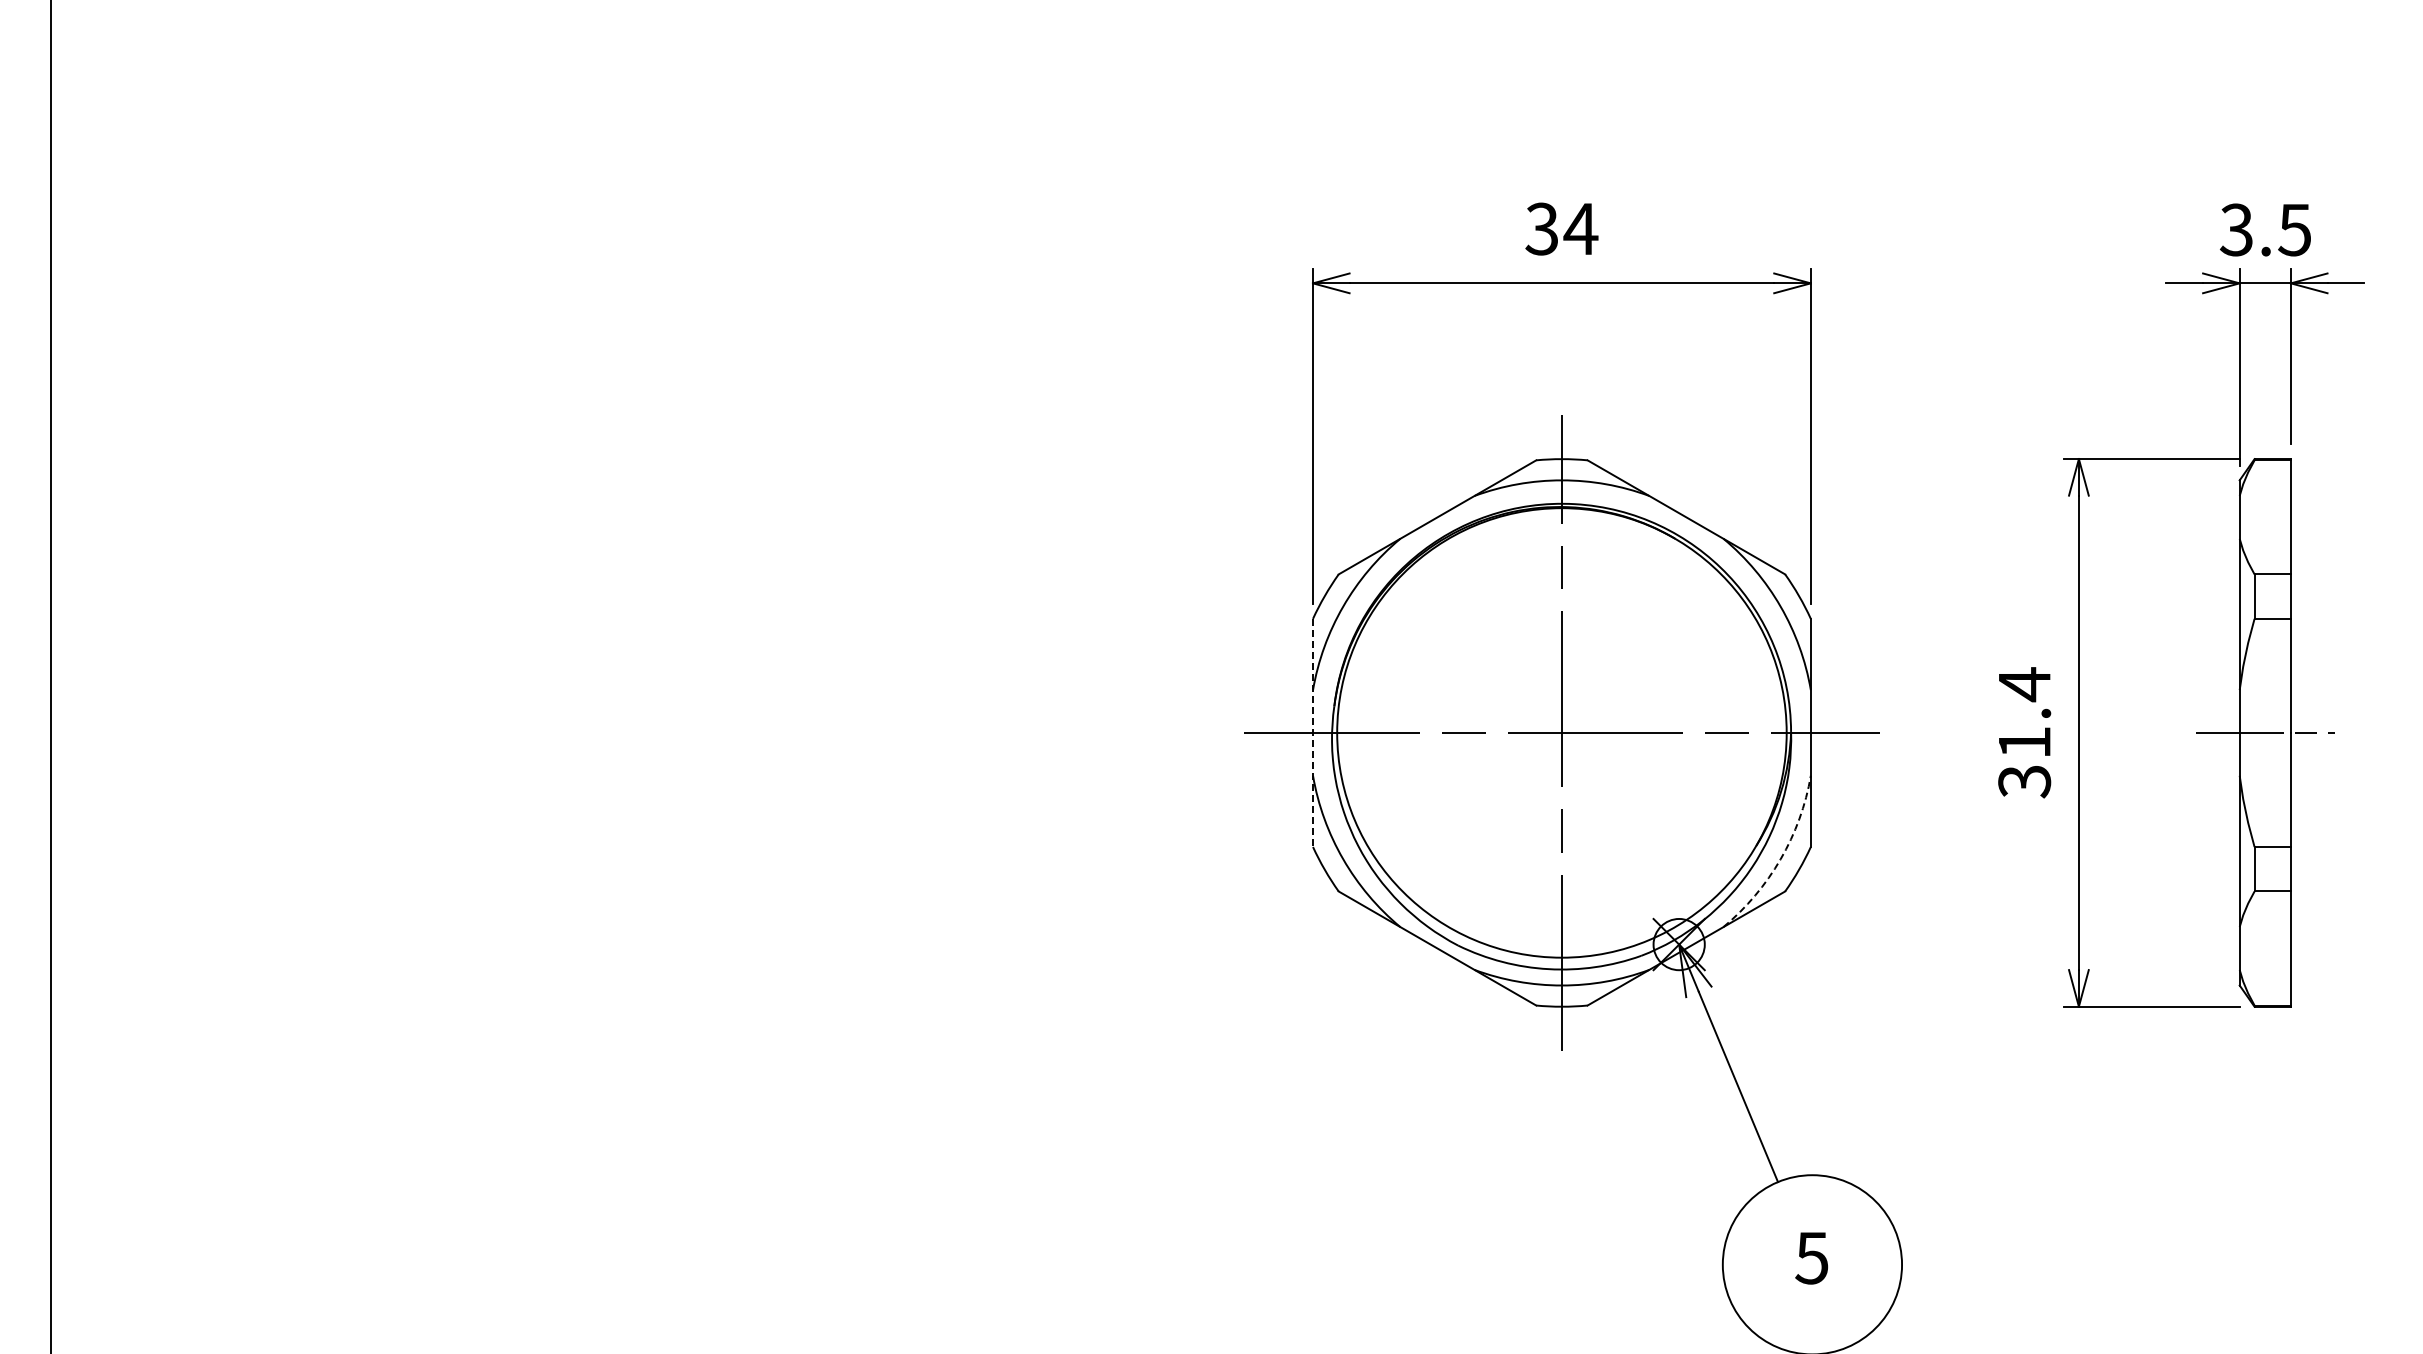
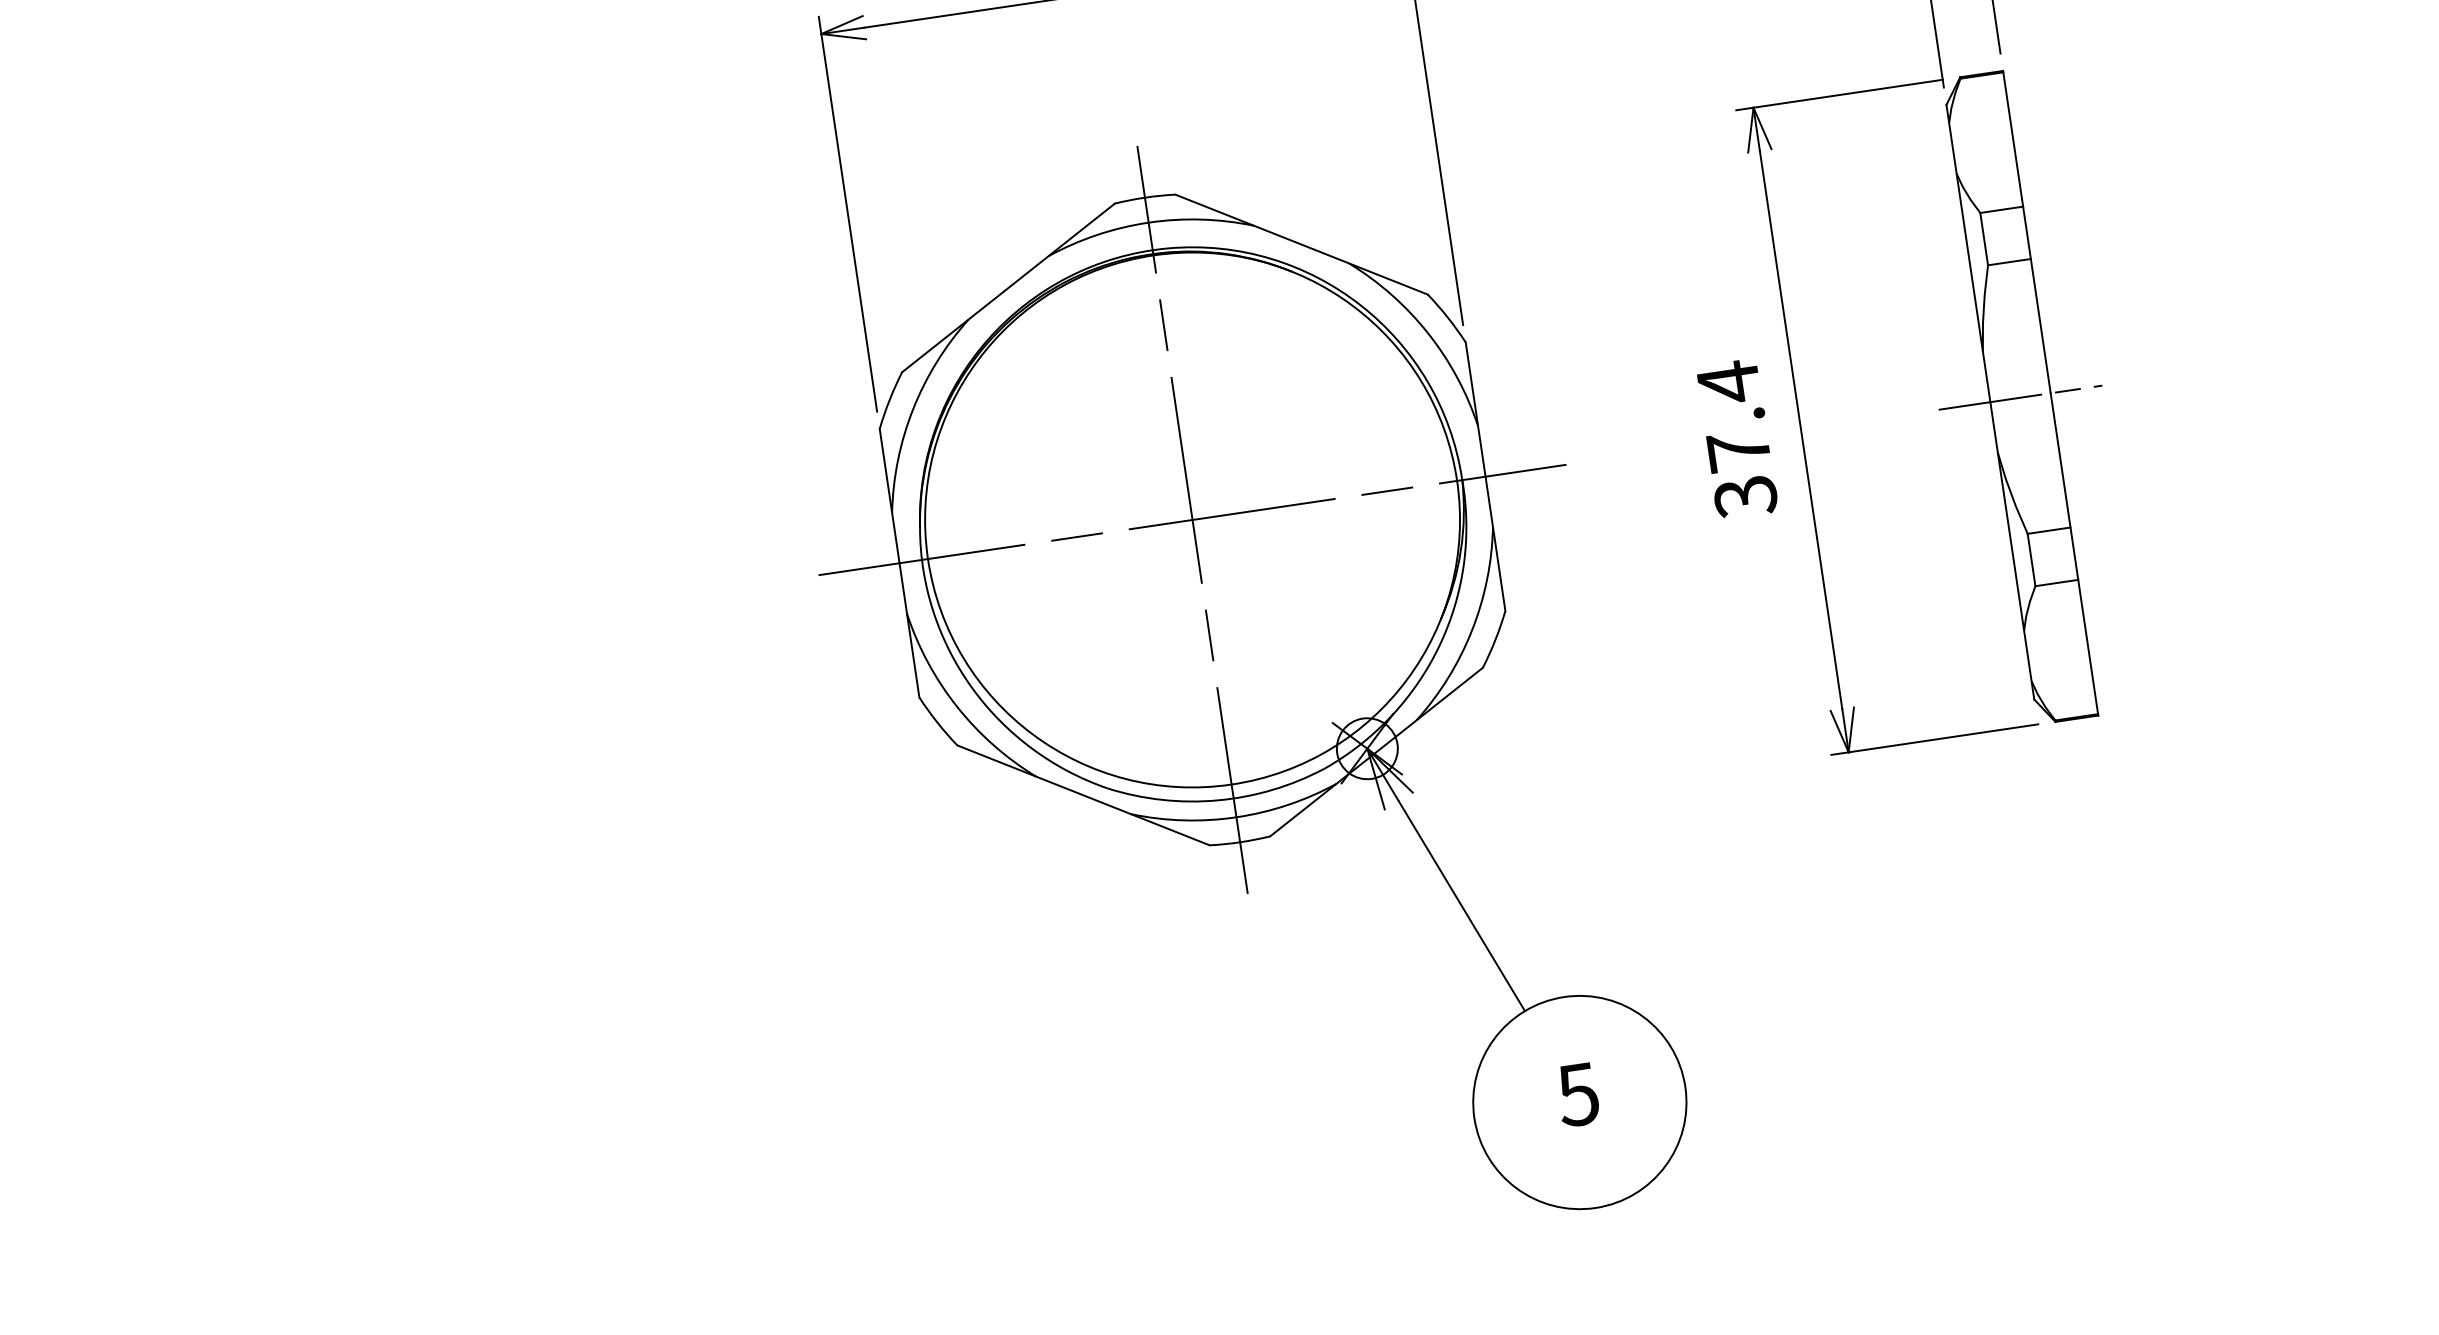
line: (1313, 733) -> (900, 563), dashed -> solid
text: (2024, 742) -> (1738, 450), 31.4 -> 37.4
arc: (1780, 859) -> (1471, 630), dashed -> solid

